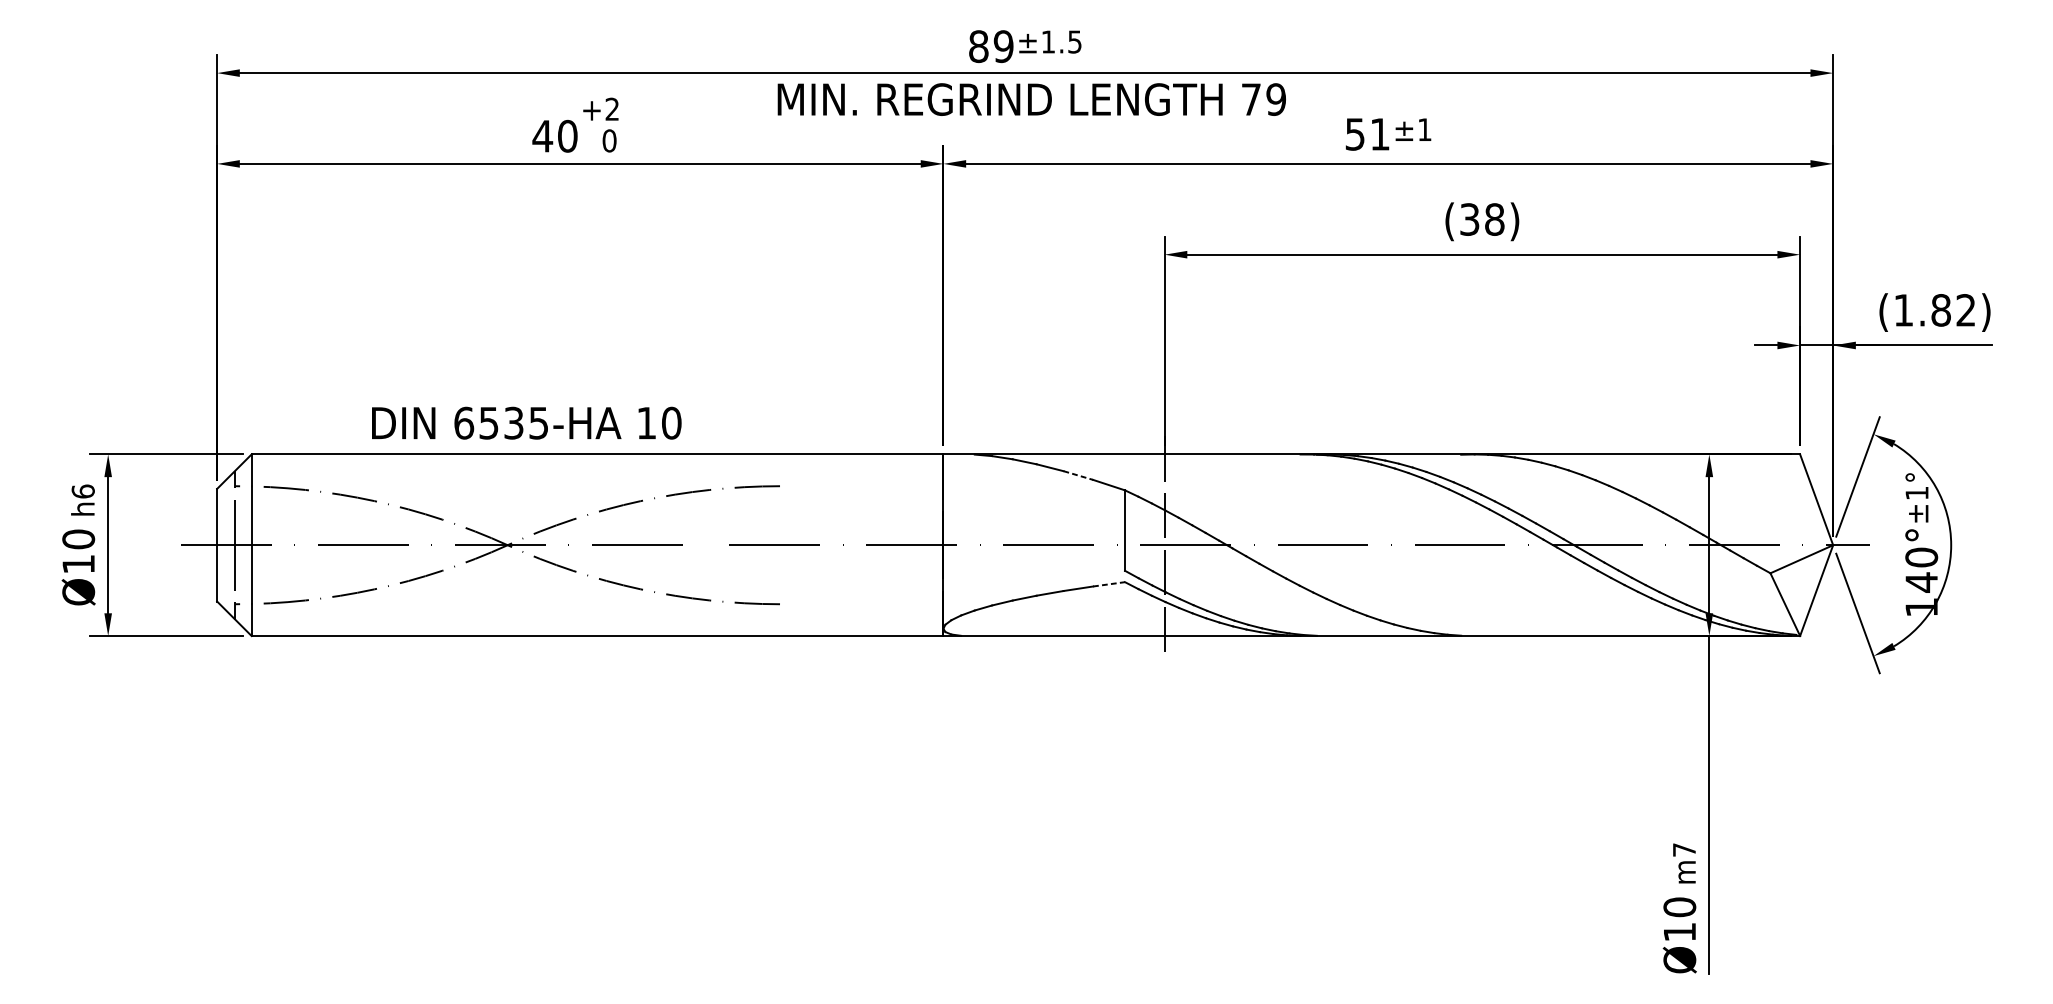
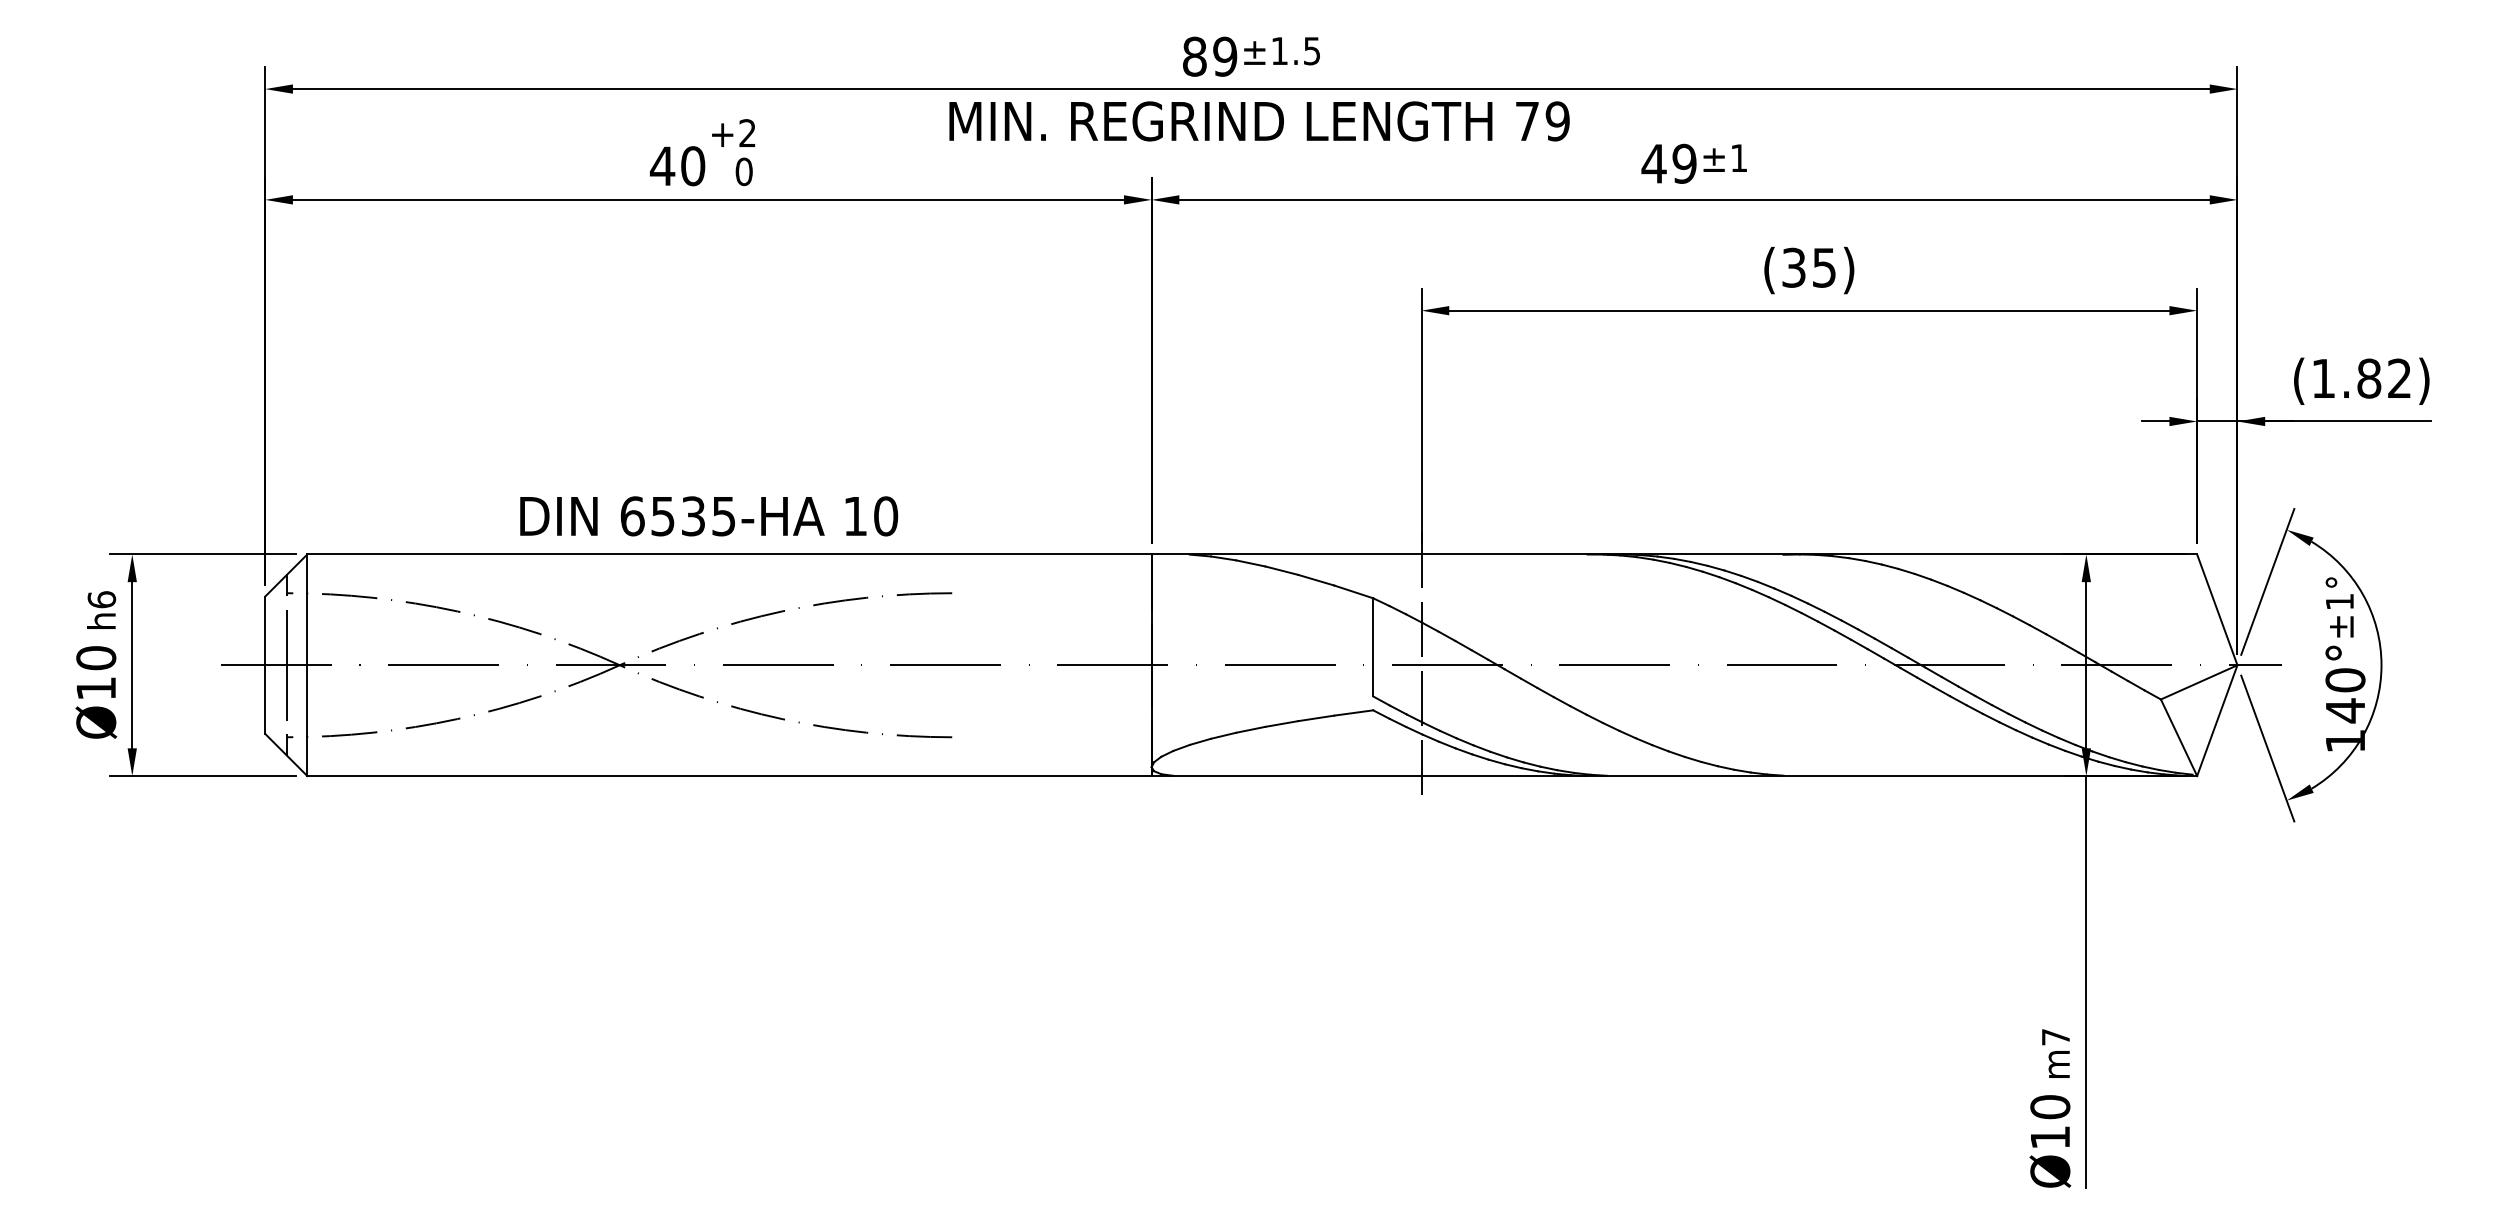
text: (1366, 134) -> (1668, 163), 51 -> 49
text: (1494, 219) -> (1824, 267), (38) -> (35)
text: (527, 423) -> (709, 516), moved
line: (1078, 475) -> (1316, 580), dashed -> solid
line: (1108, 583) -> (1353, 712), dashed -> solid

